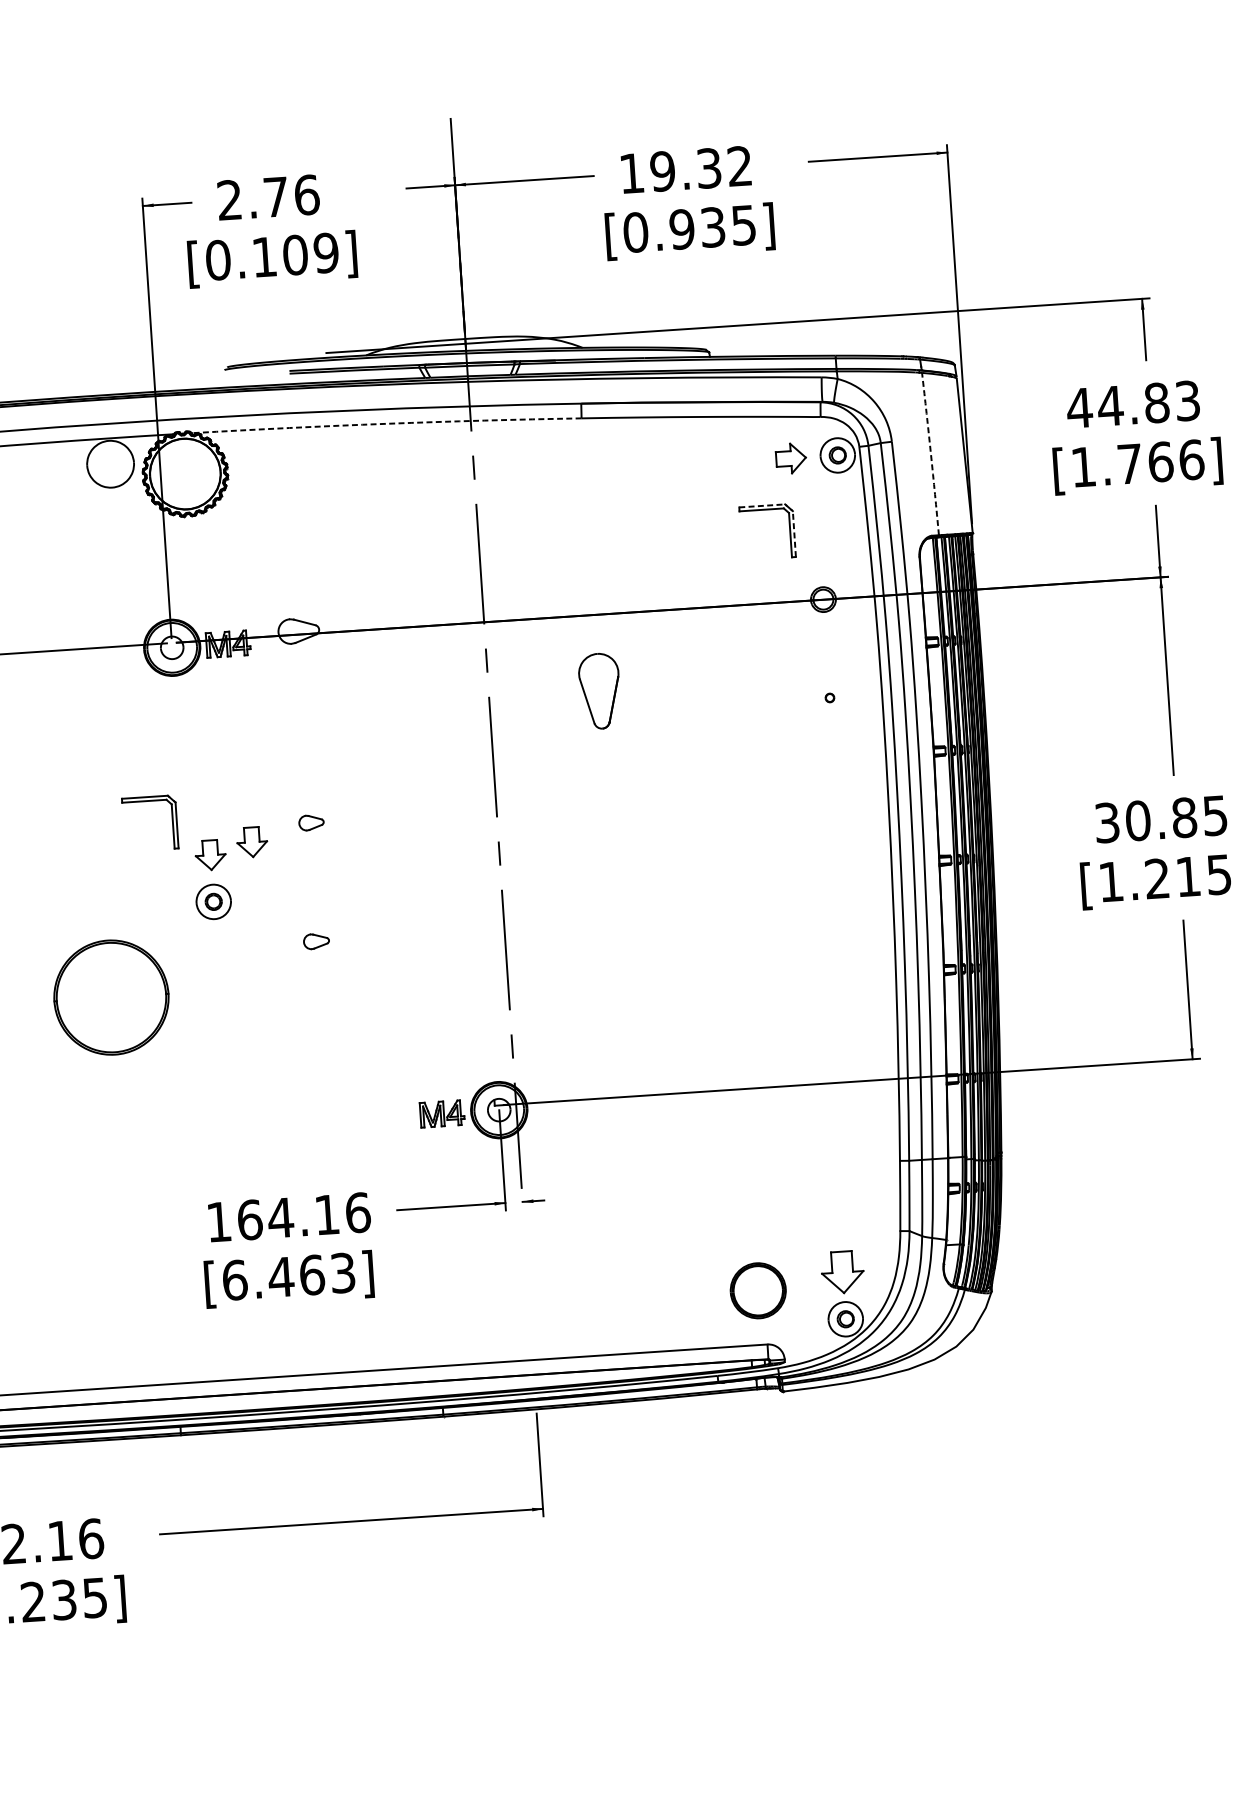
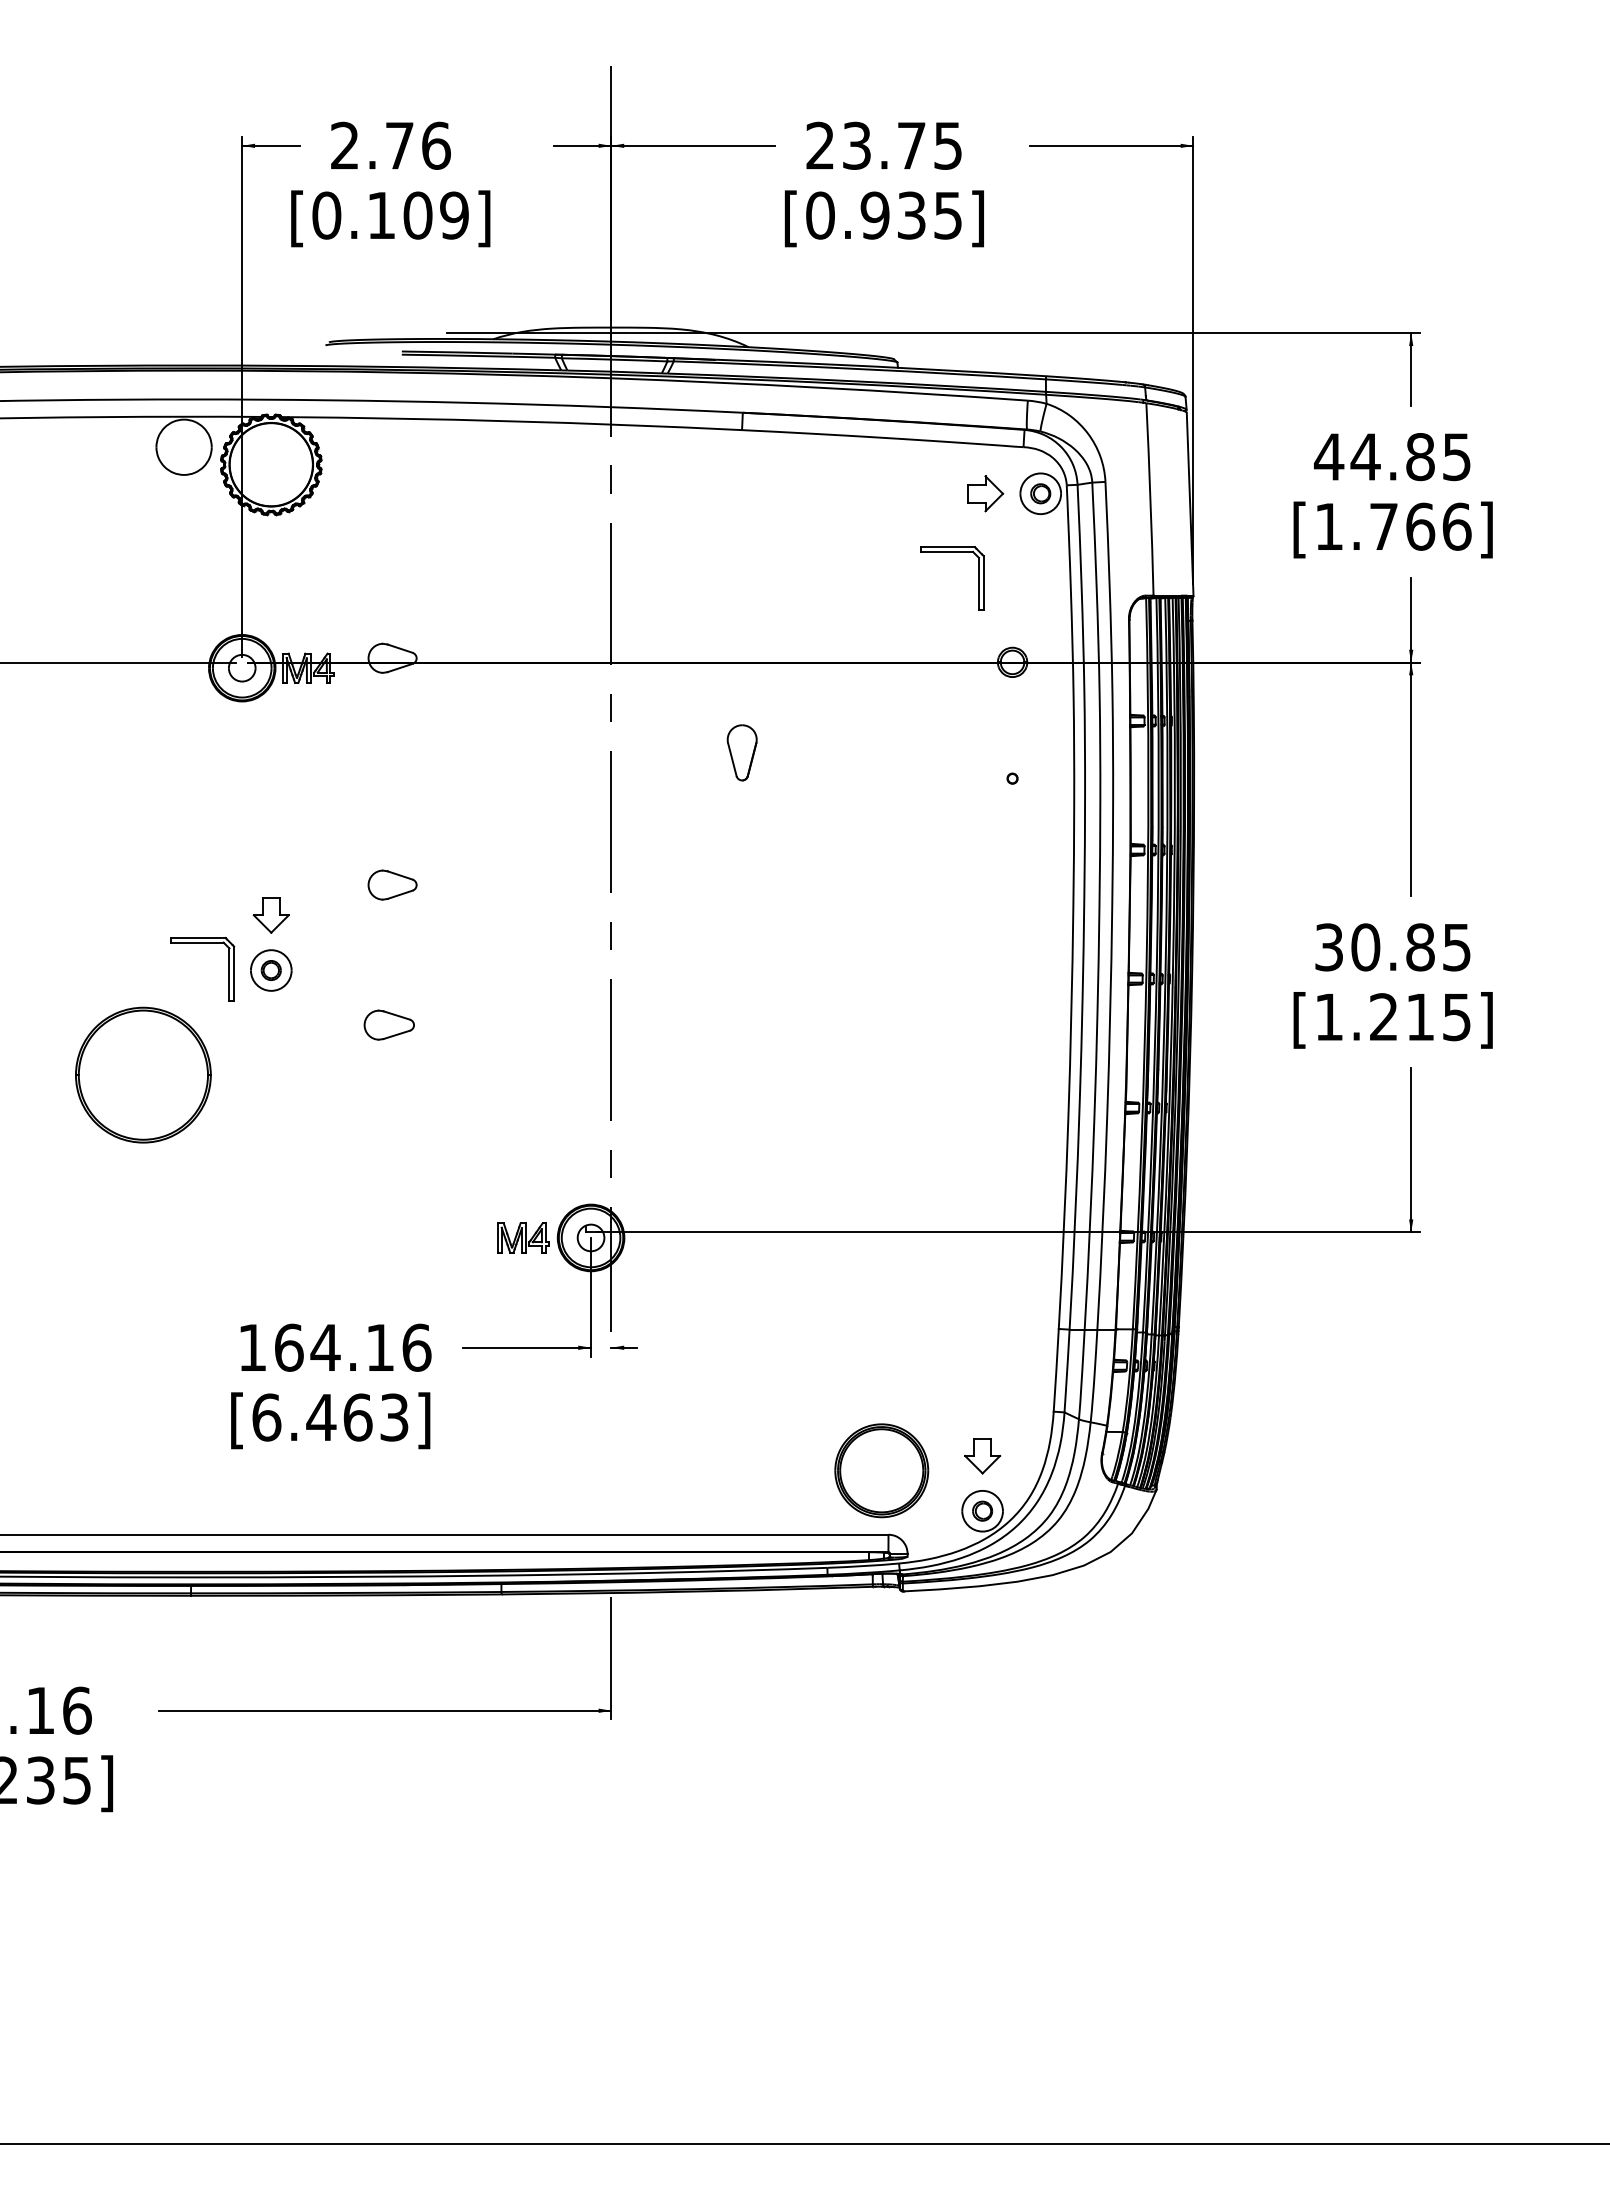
text: (685, 169) -> (883, 145), 19.32 -> 23.75
text: (1187, 400) -> (1456, 456), 44.83 -> 44.85
arc: (386, 423) -> (512, 421), dashed -> solid
arc: (930, 454) -> (1150, 499), dashed -> solid
line: (762, 506) -> (948, 547), dashed -> solid
line: (794, 533) -> (983, 582), dashed -> solid
part: (599, 691) -> (741, 752), size x0.62
part: (148, 801) -> (202, 943), moved
part: (311, 822) -> (392, 884), size x1.67
part: (251, 842) -> (320, 903), removed
part: (315, 940) -> (388, 1024), size x1.67
part: (842, 1273) -> (982, 1456), size x0.71
part: (757, 1290) -> (881, 1470), size x1.43

